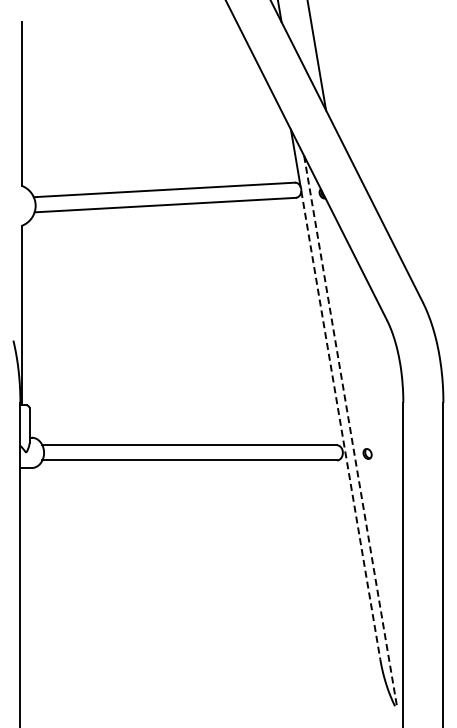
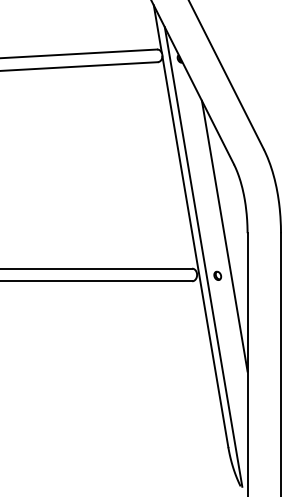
line: (375, 406) -> (224, 236), added
line: (340, 425) -> (195, 252), dashed -> solid
line: (350, 431) -> (203, 257), dashed -> solid

